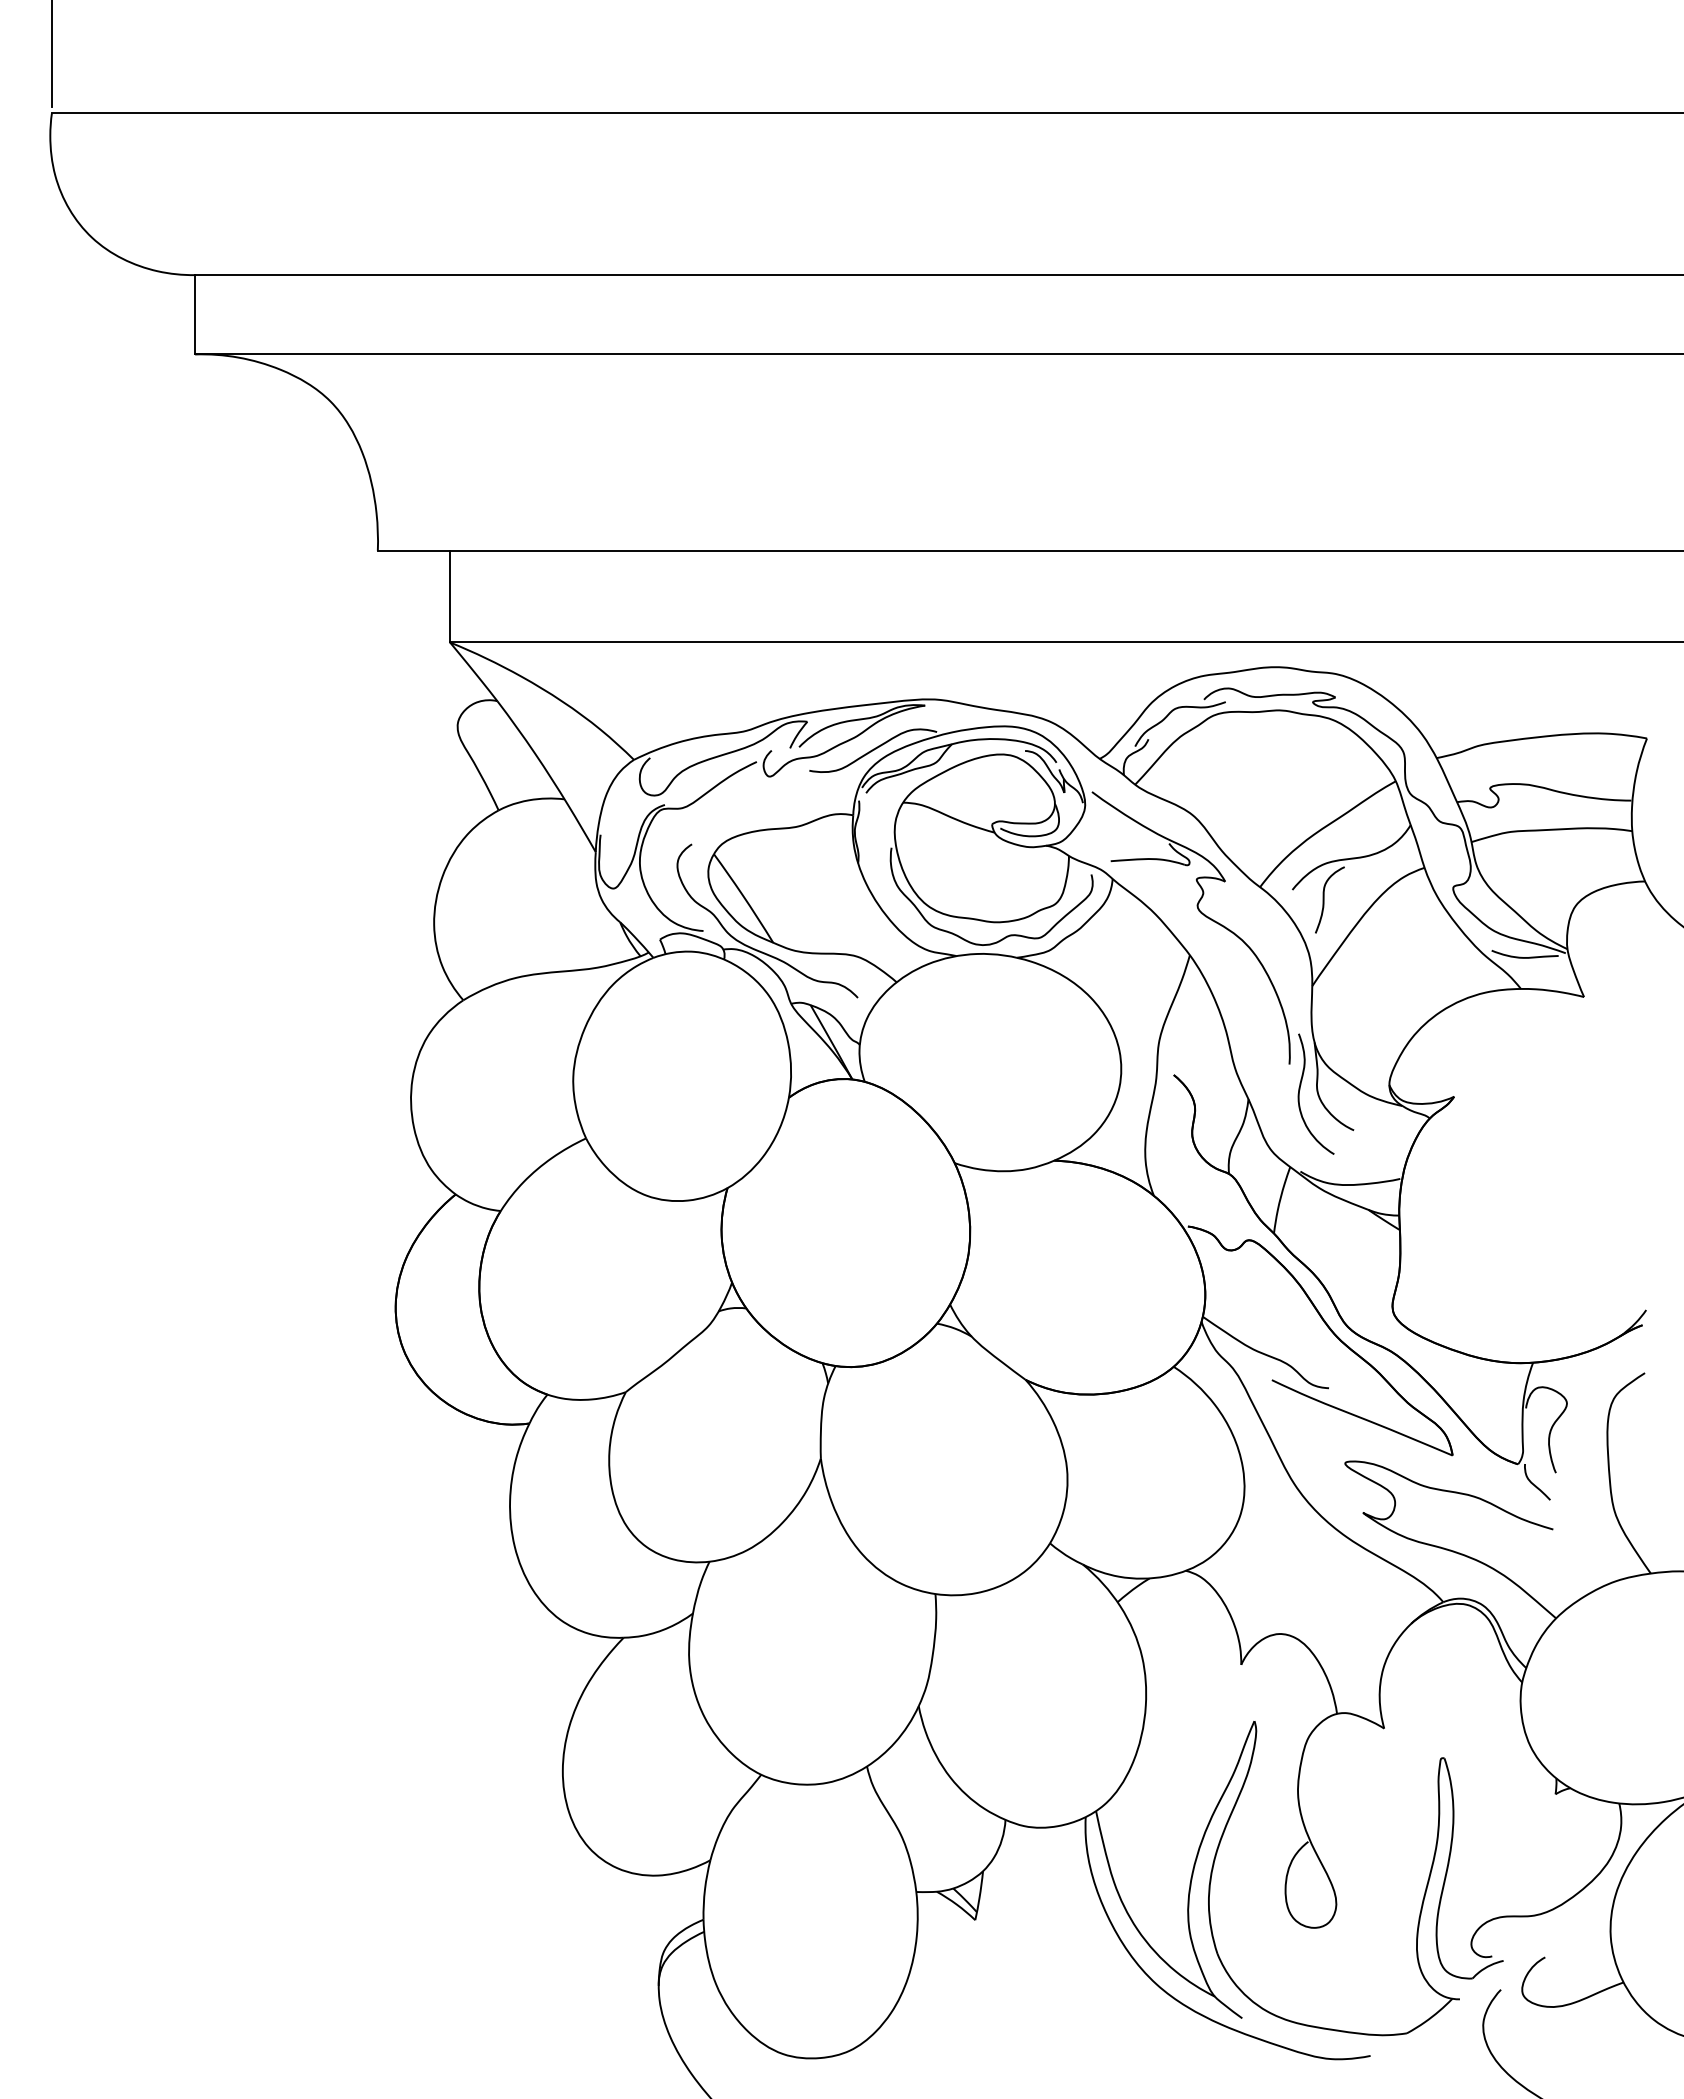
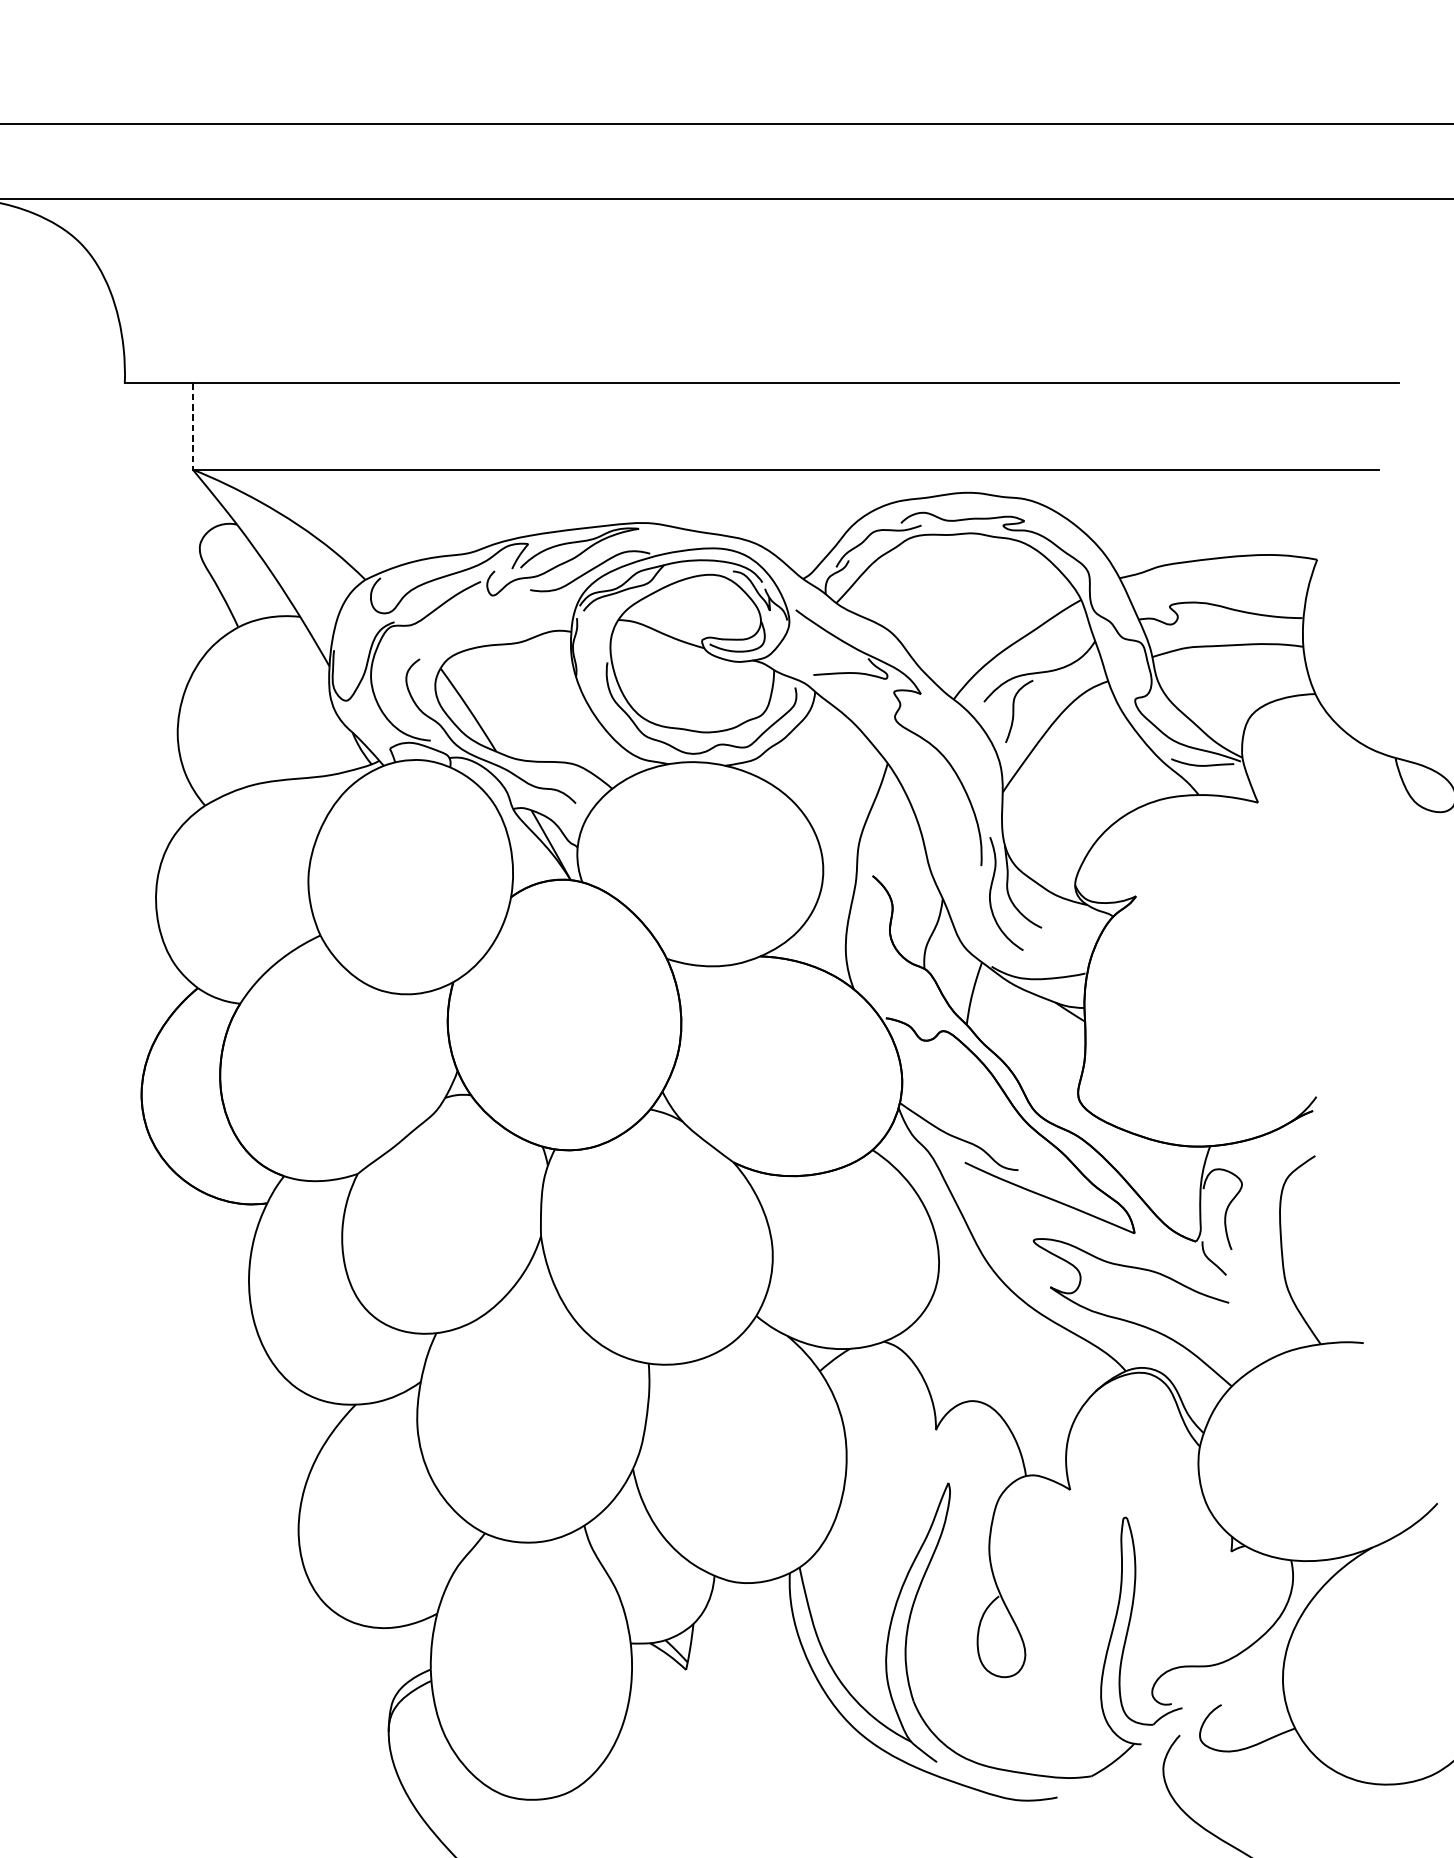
line: (450, 596) -> (193, 426), solid -> dashed

